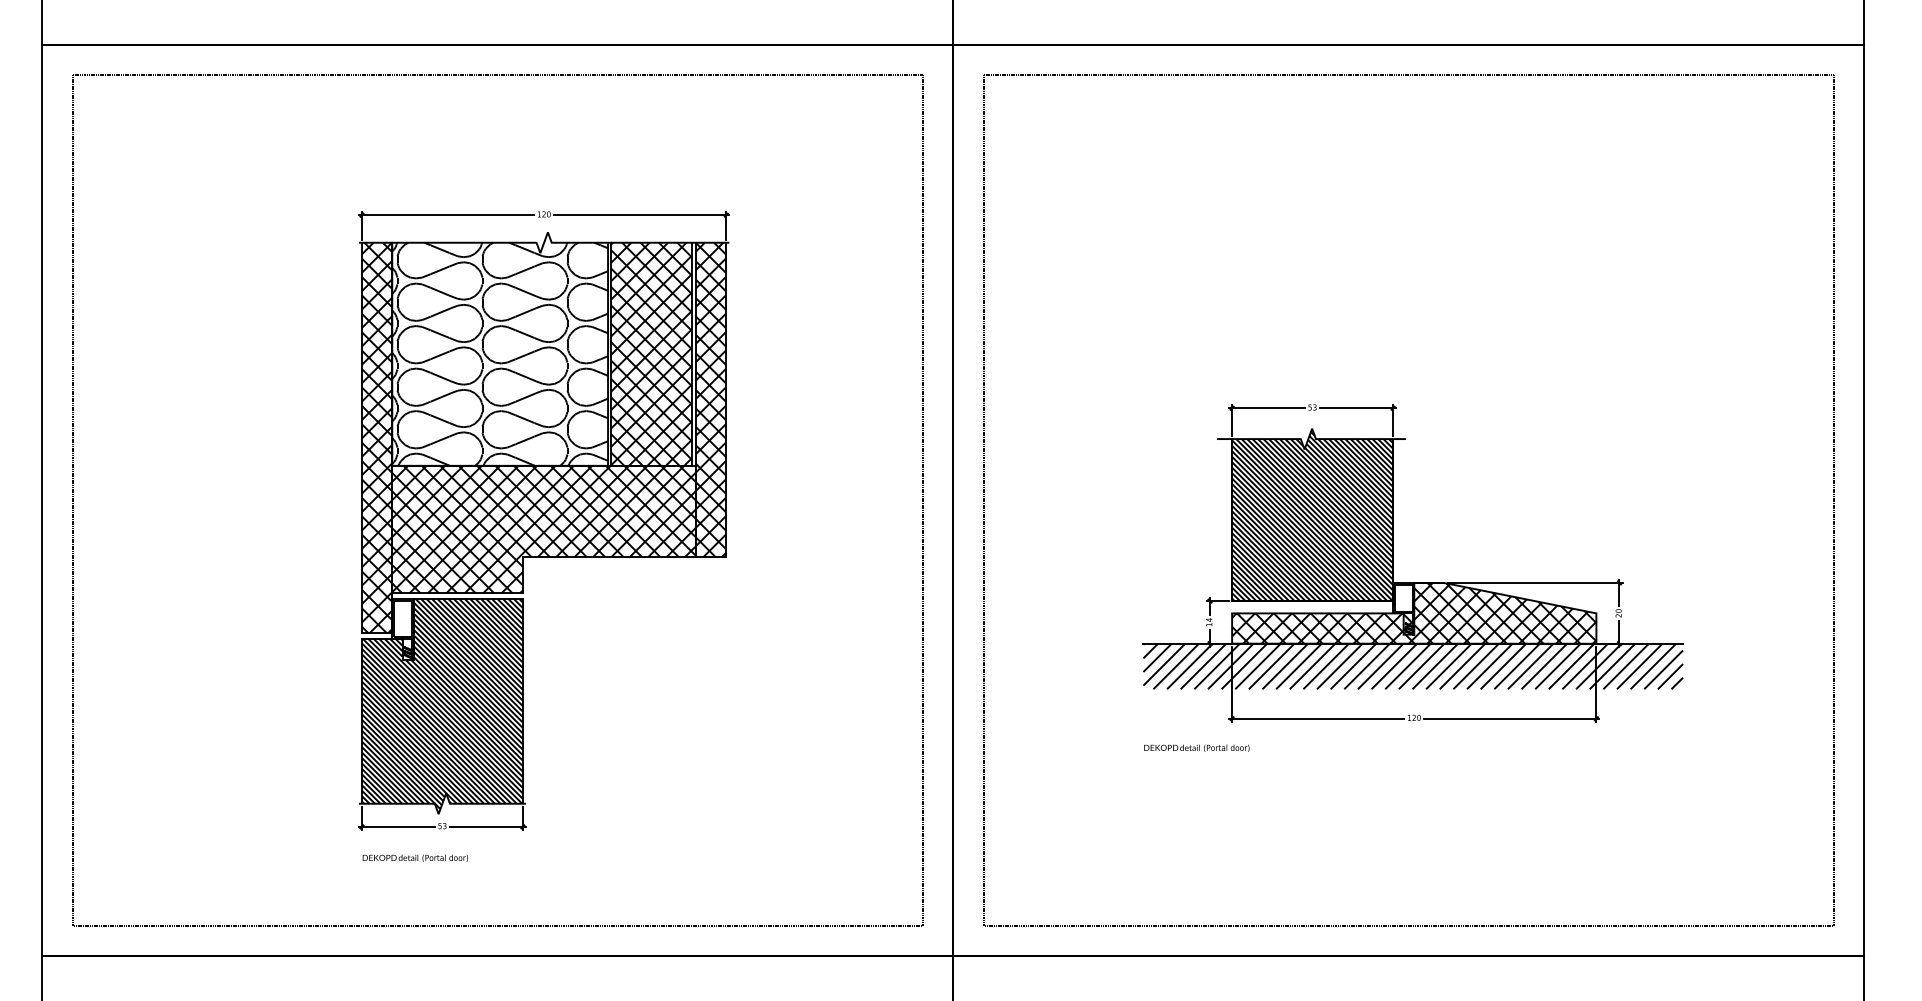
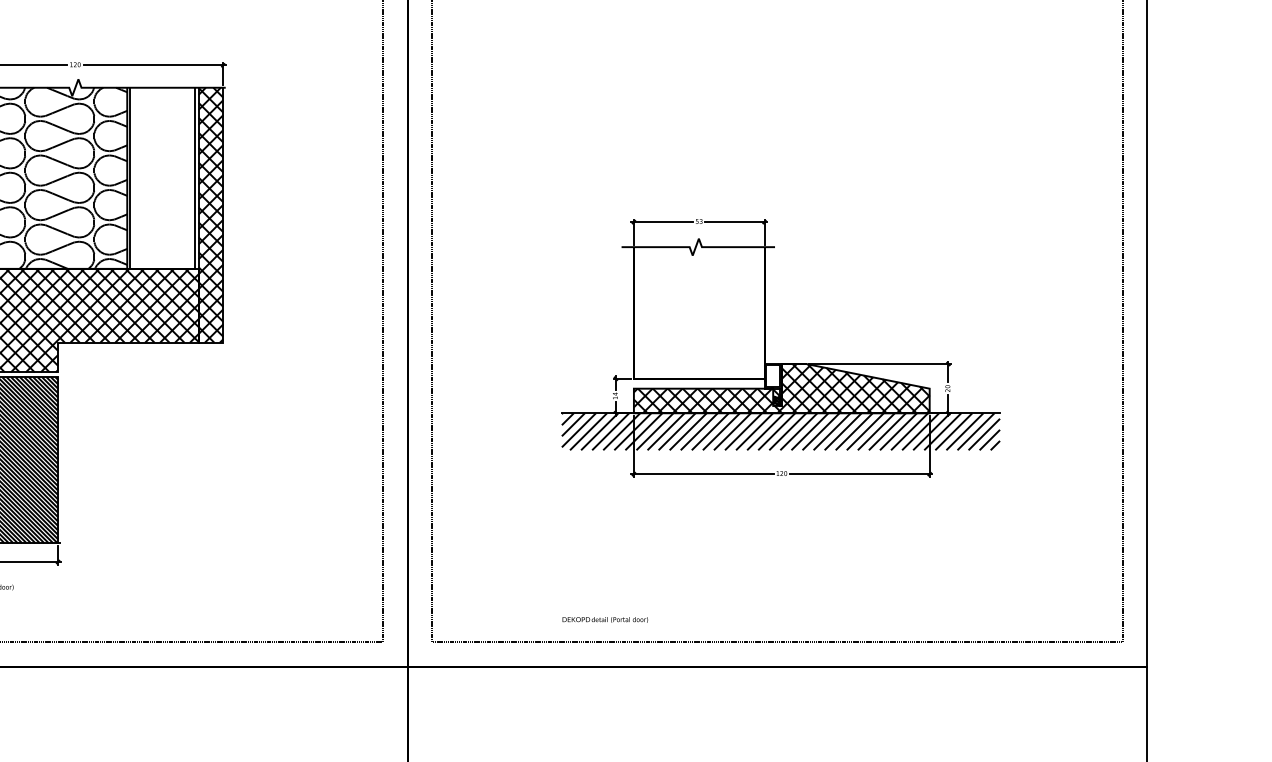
hatch: (651, 353) -> (162, 177), removed
hatch: (1312, 516) -> (699, 310), removed
text: (1196, 747) -> (605, 619), moved

